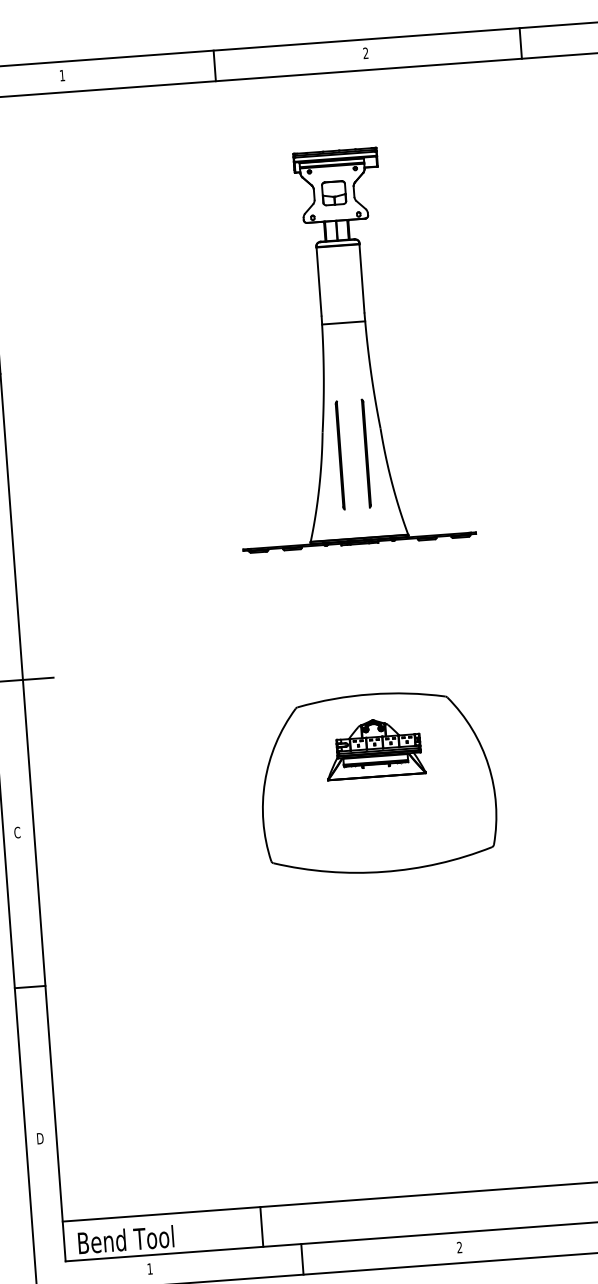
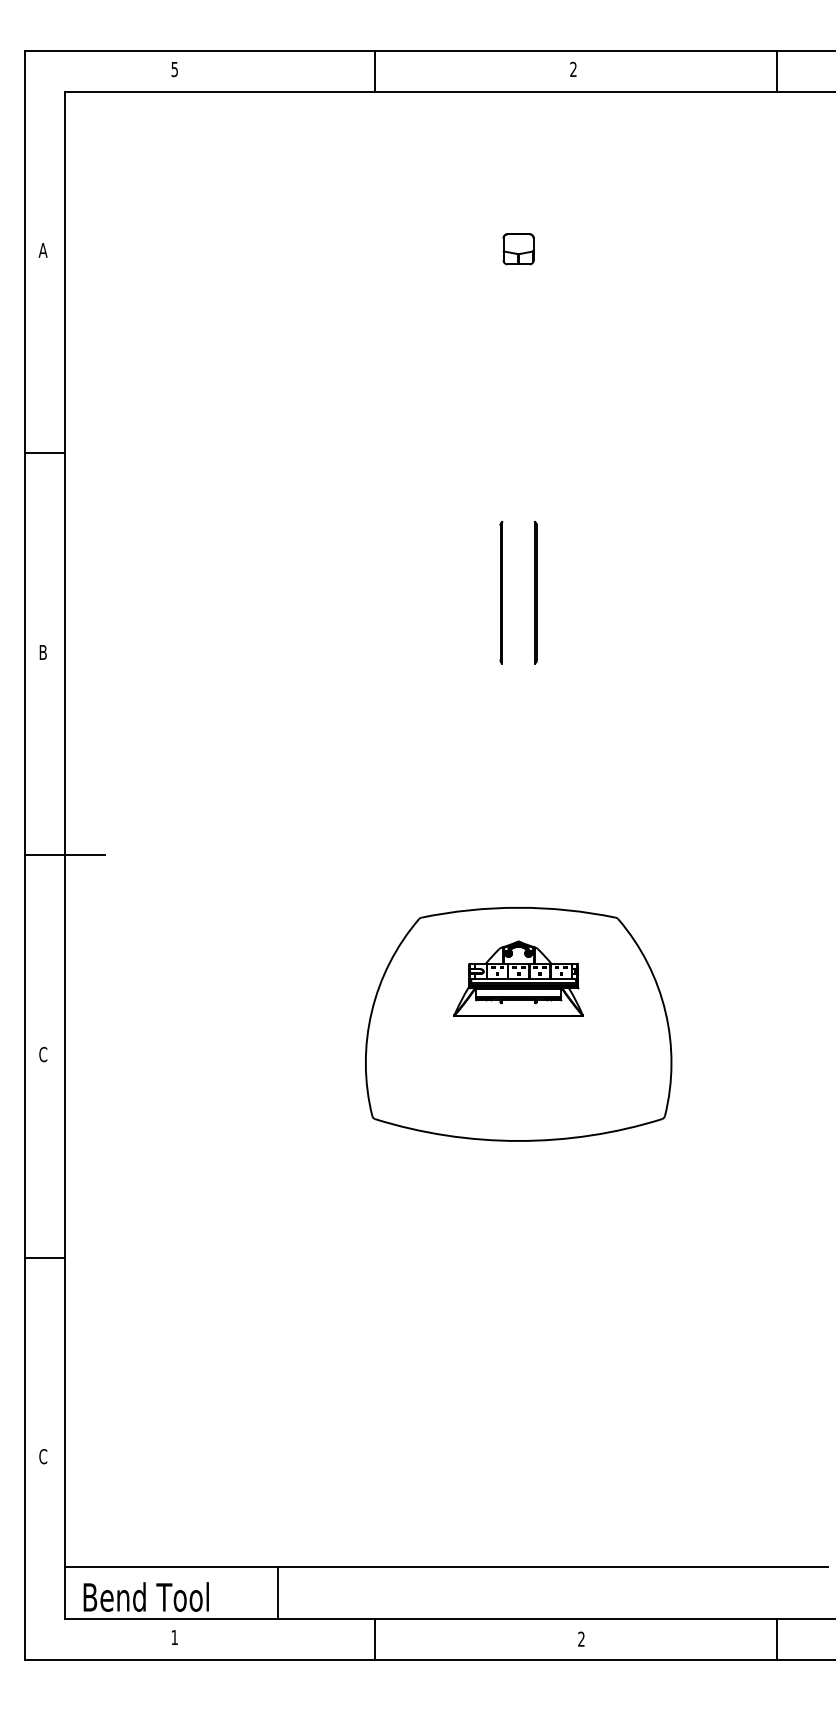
text: (62, 75) -> (174, 69), 1 -> 5
part: (345, 347) -> (518, 452), removed
text: (40, 1138) -> (43, 1456), D -> C
line: (261, 1227) -> (277, 1593), moved

